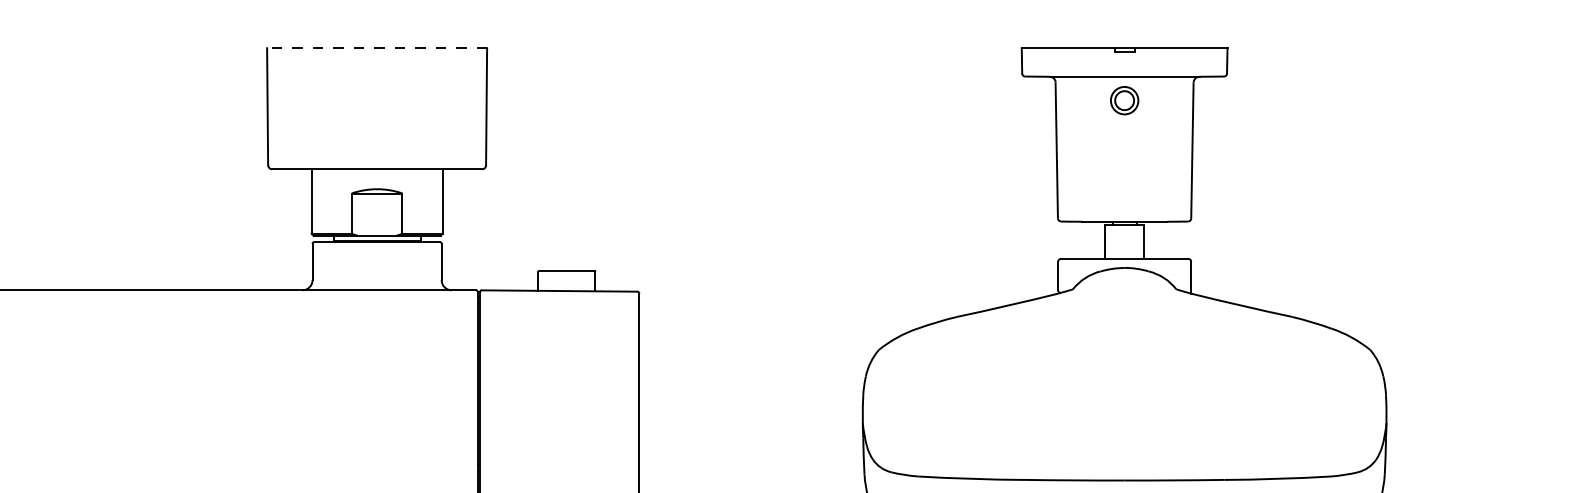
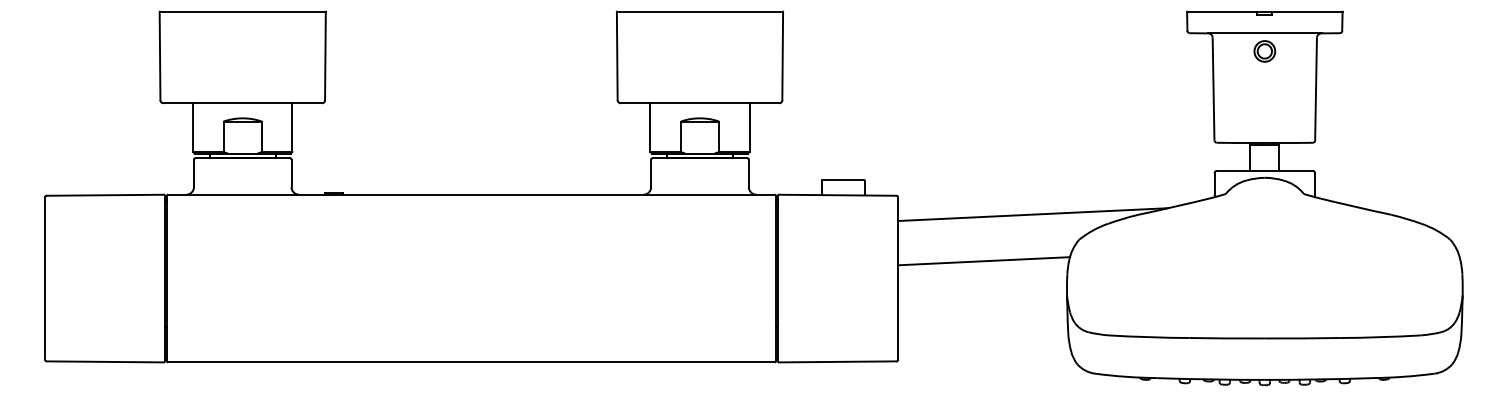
line: (376, 47) -> (699, 11), dashed -> solid
line: (818, 316) -> (1033, 214), added
line: (753, 378) -> (984, 261), added

